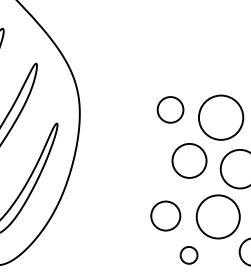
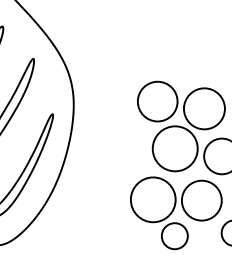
circle: (170, 109) -> (157, 101), size x1.67
circle: (189, 160) -> (175, 148), size x1.43
circle: (165, 215) -> (153, 199), size x1.67
circle: (189, 255) -> (175, 236), size x1.67

